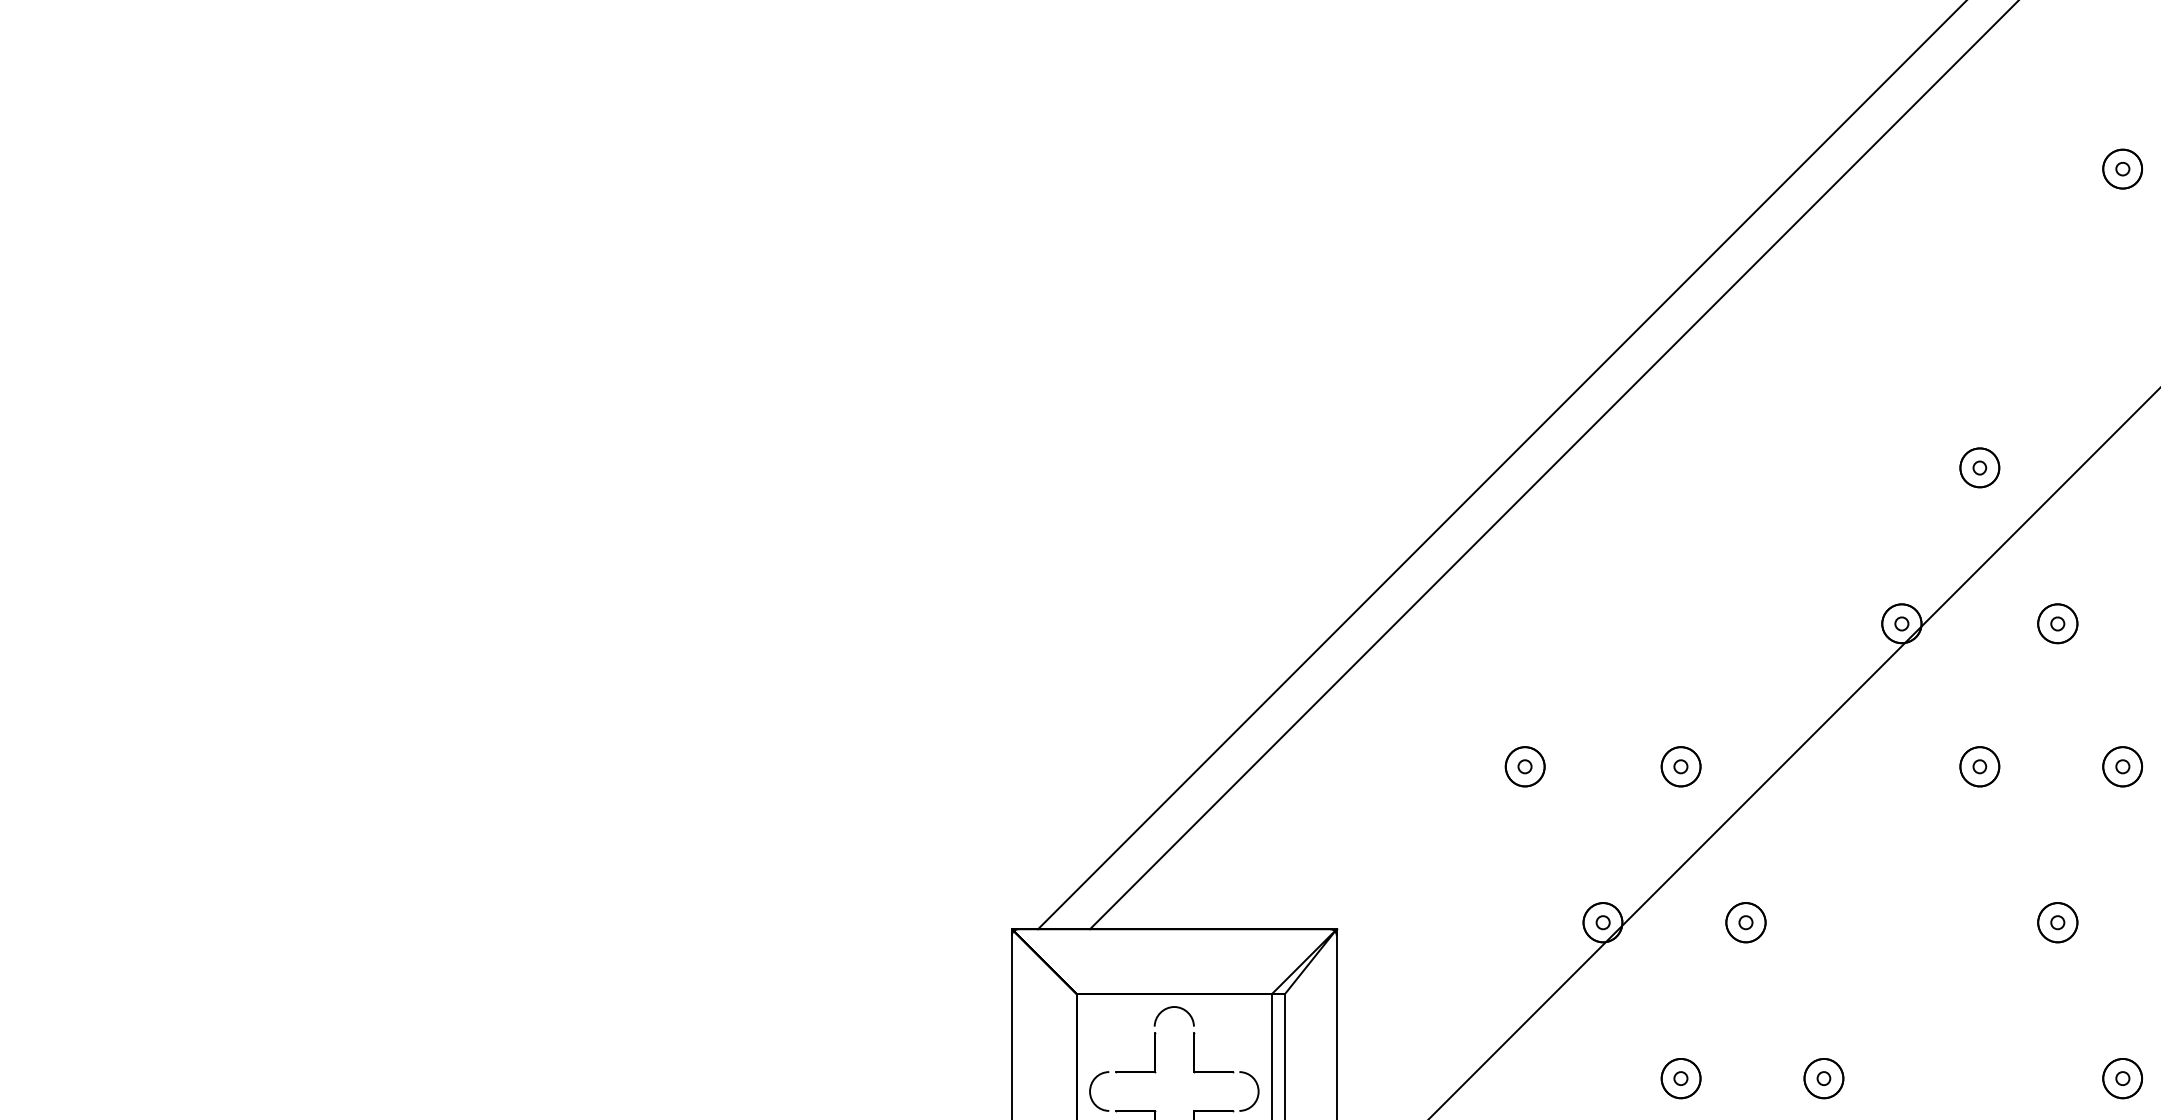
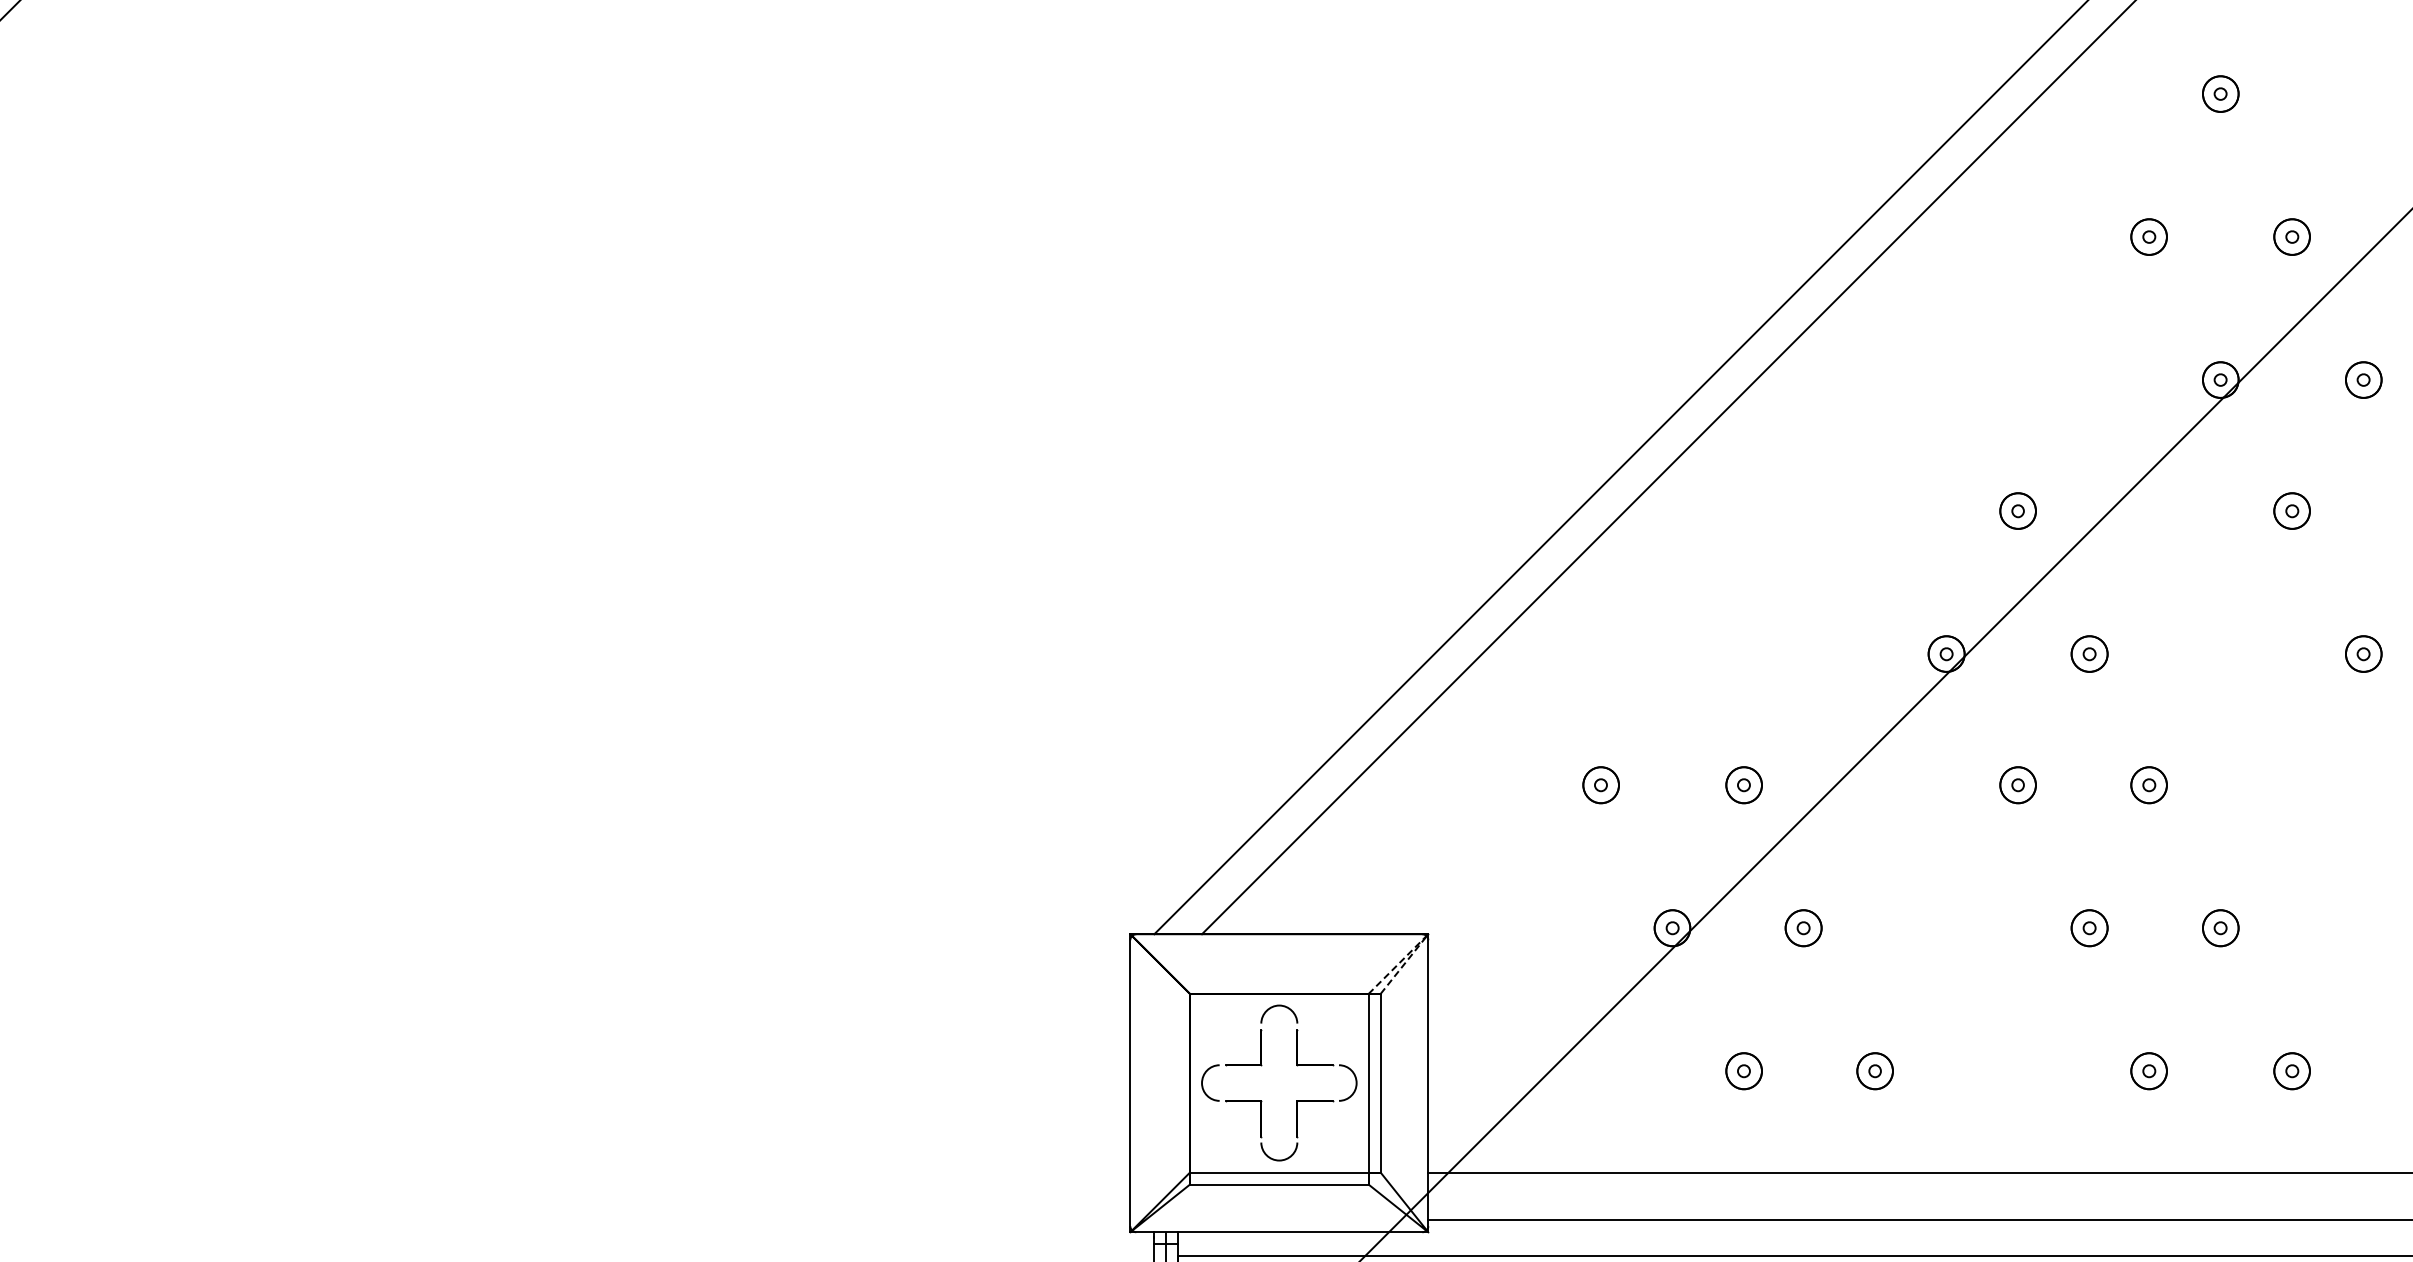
line: (1333, 932) -> (1425, 937), solid -> dashed

